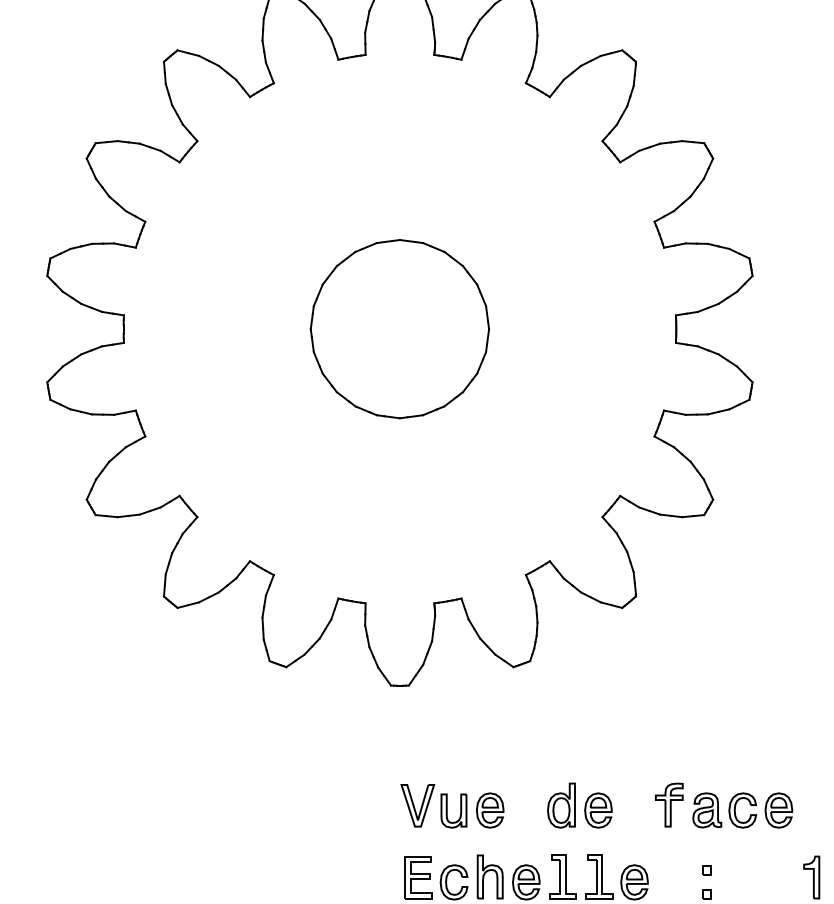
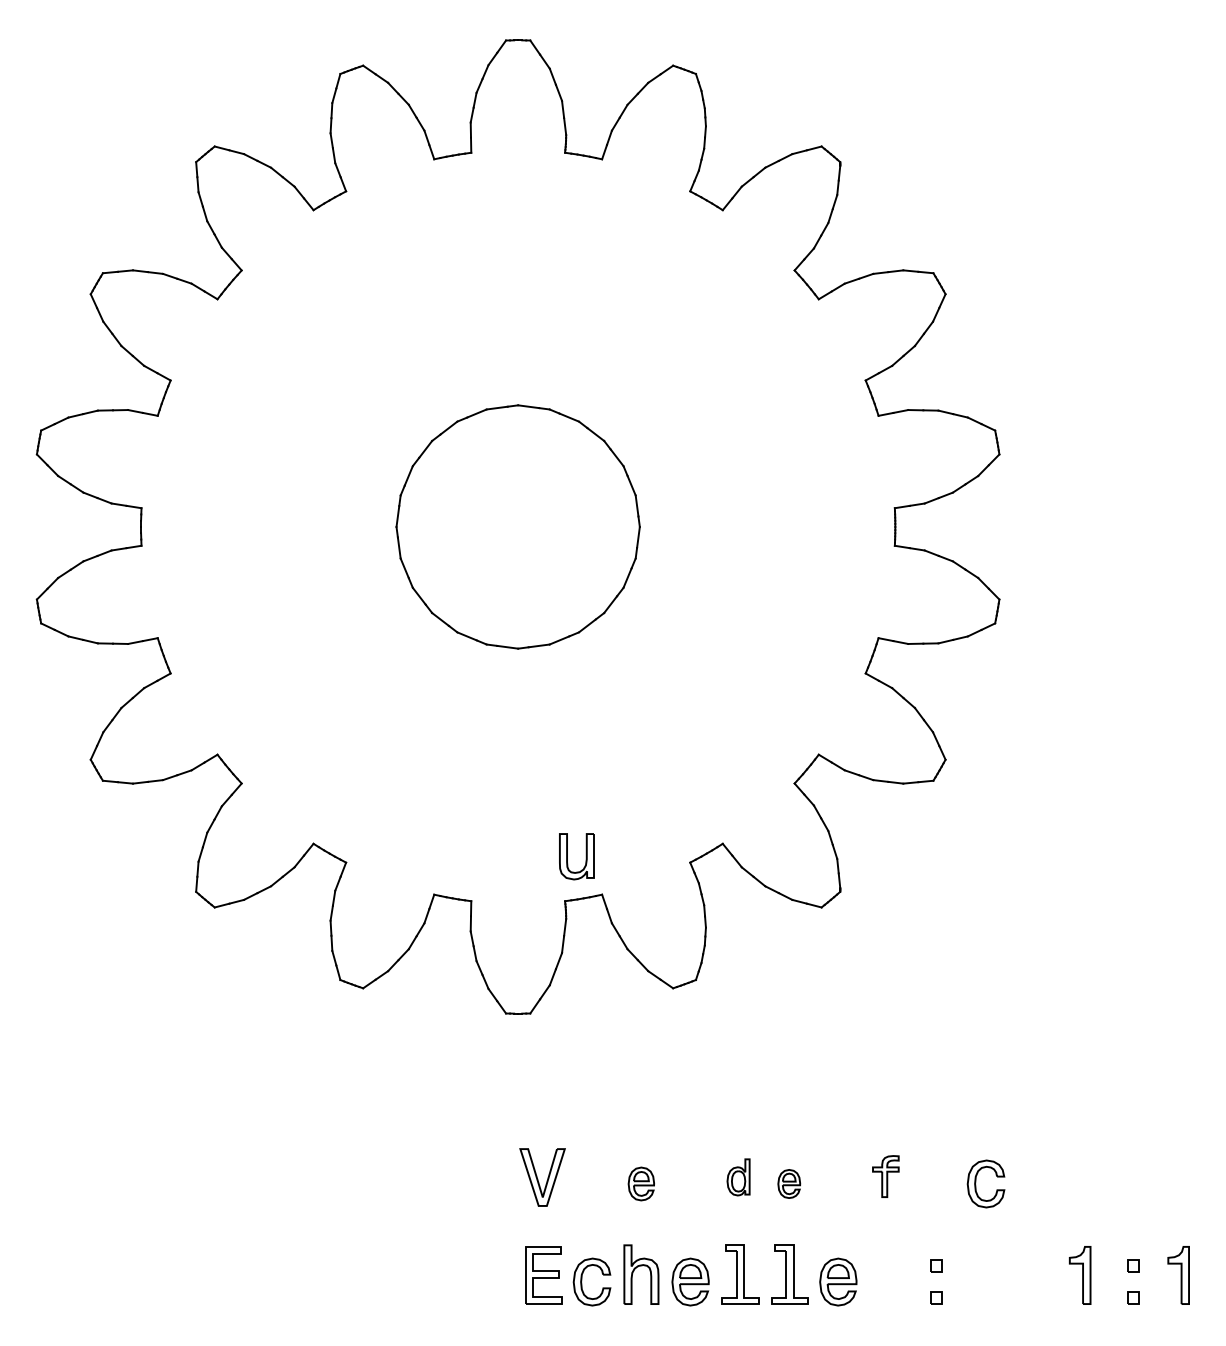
part: (561, 805) -> (738, 1177), size x0.6
part: (669, 805) -> (885, 1176), size x0.7
part: (447, 810) -> (567, 856), moved
part: (490, 810) -> (641, 1183), size x0.7
part: (598, 810) -> (789, 1183), size x0.6
part: (707, 810) -> (937, 1183), removed
part: (778, 810) -> (1035, 1183), removed

